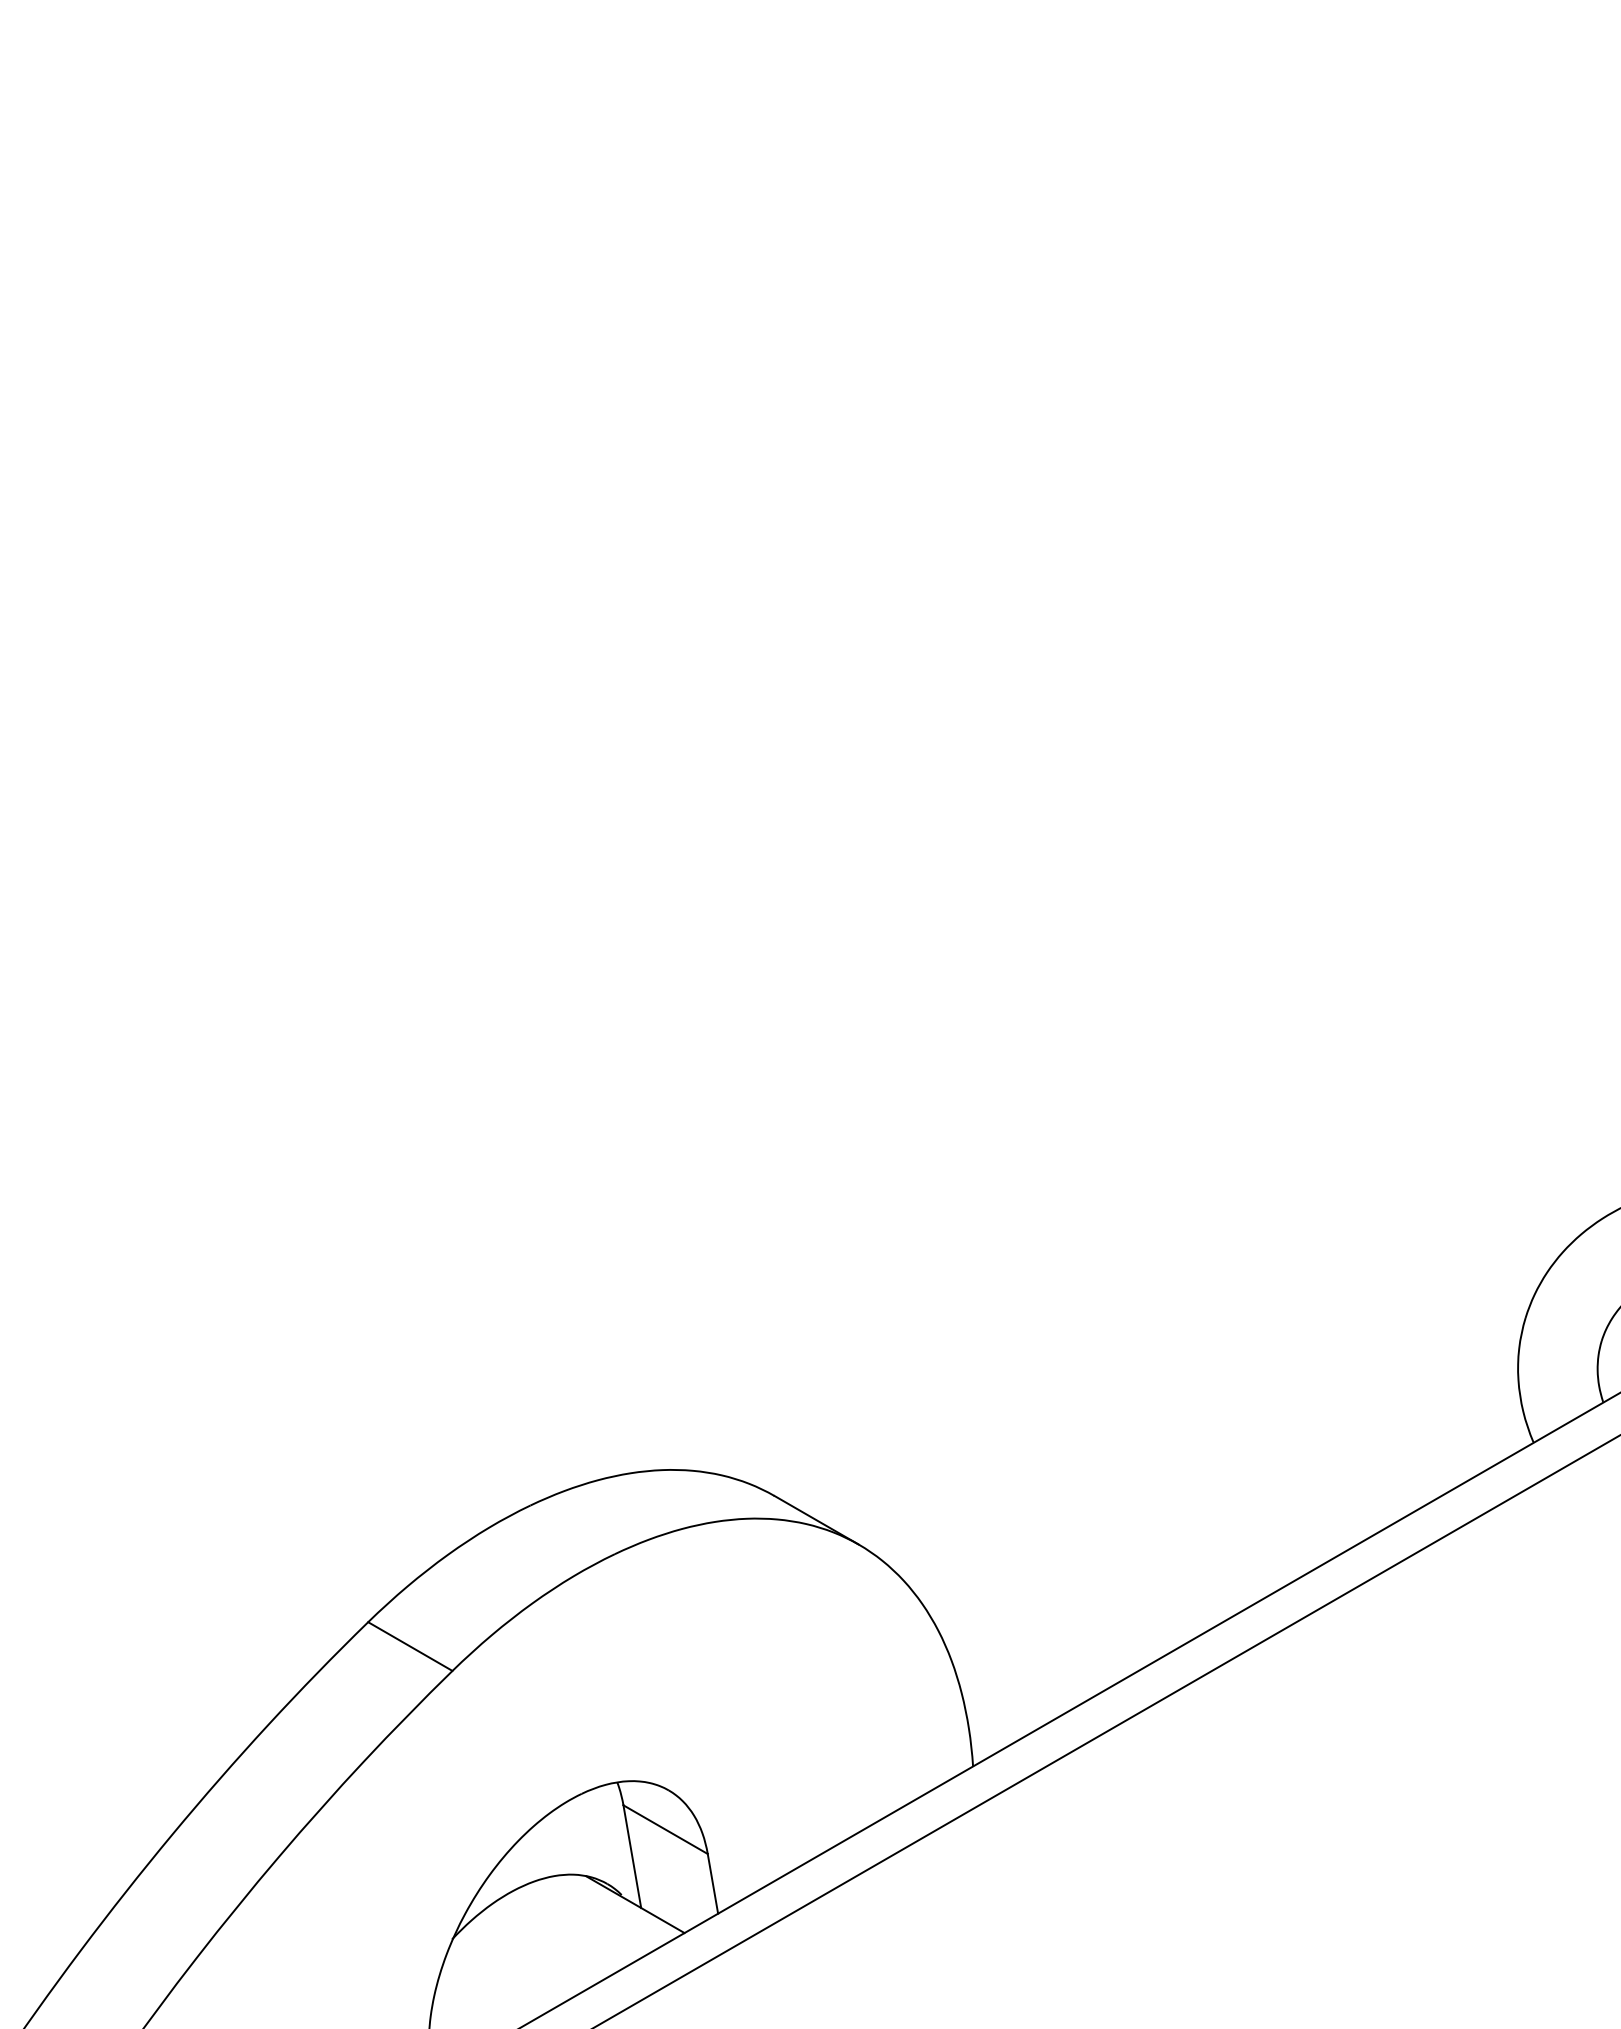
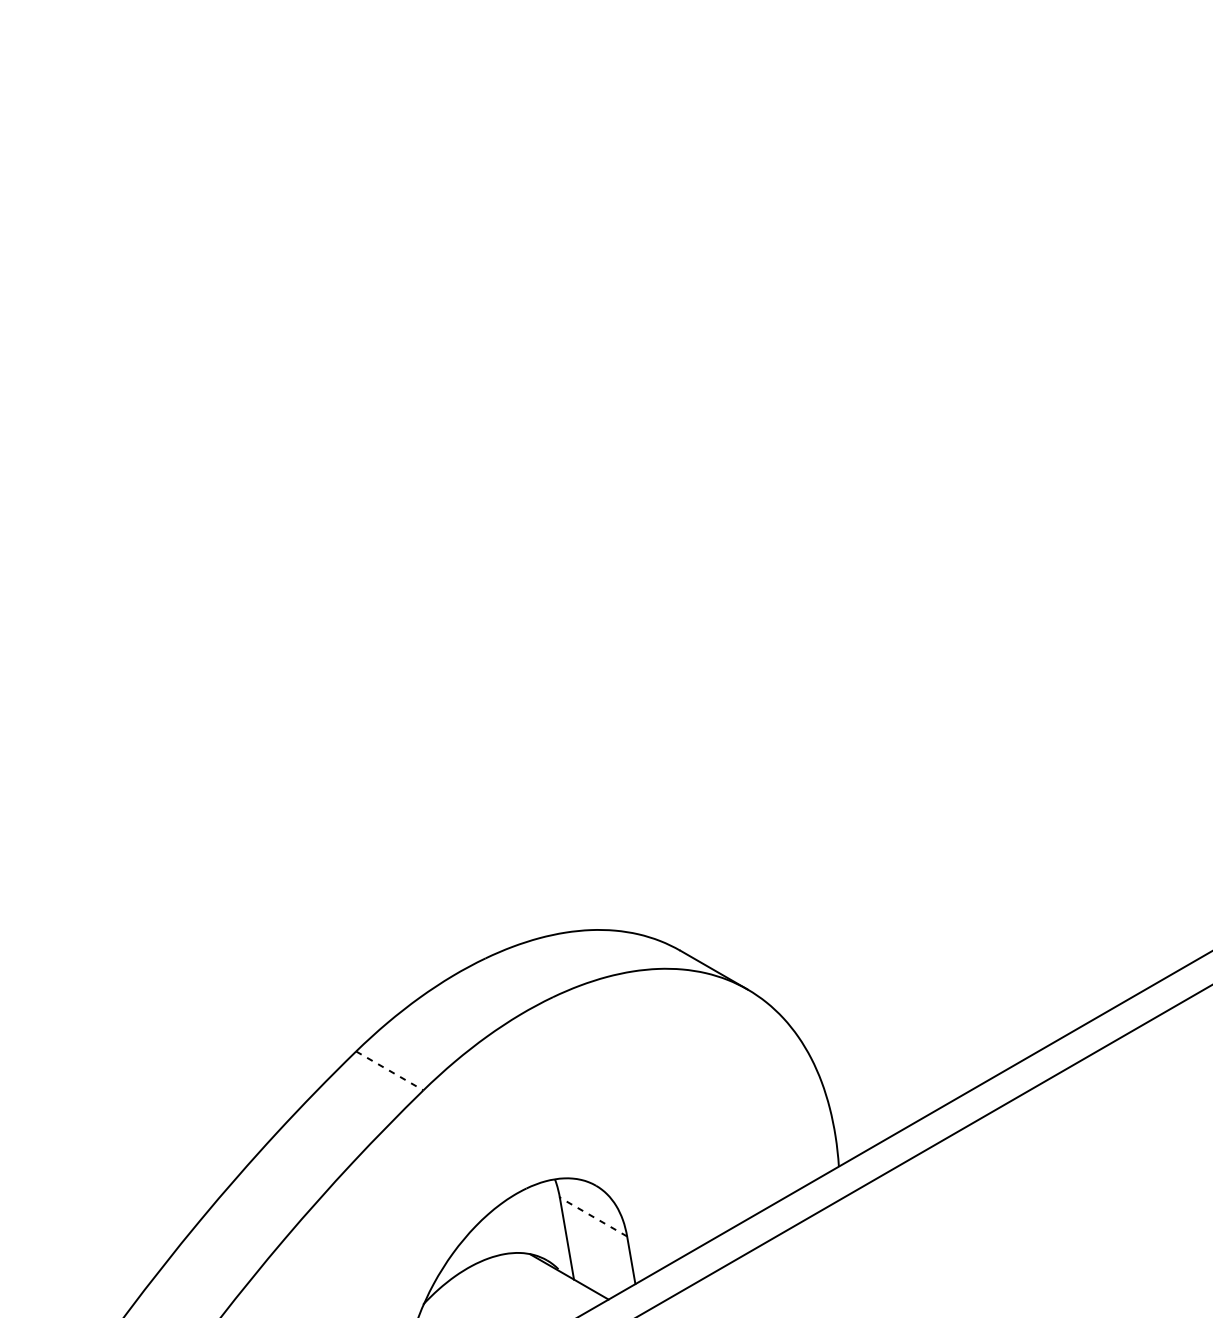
line: (410, 1646) -> (389, 1070), solid -> dashed
line: (665, 1829) -> (593, 1216), solid -> dashed

